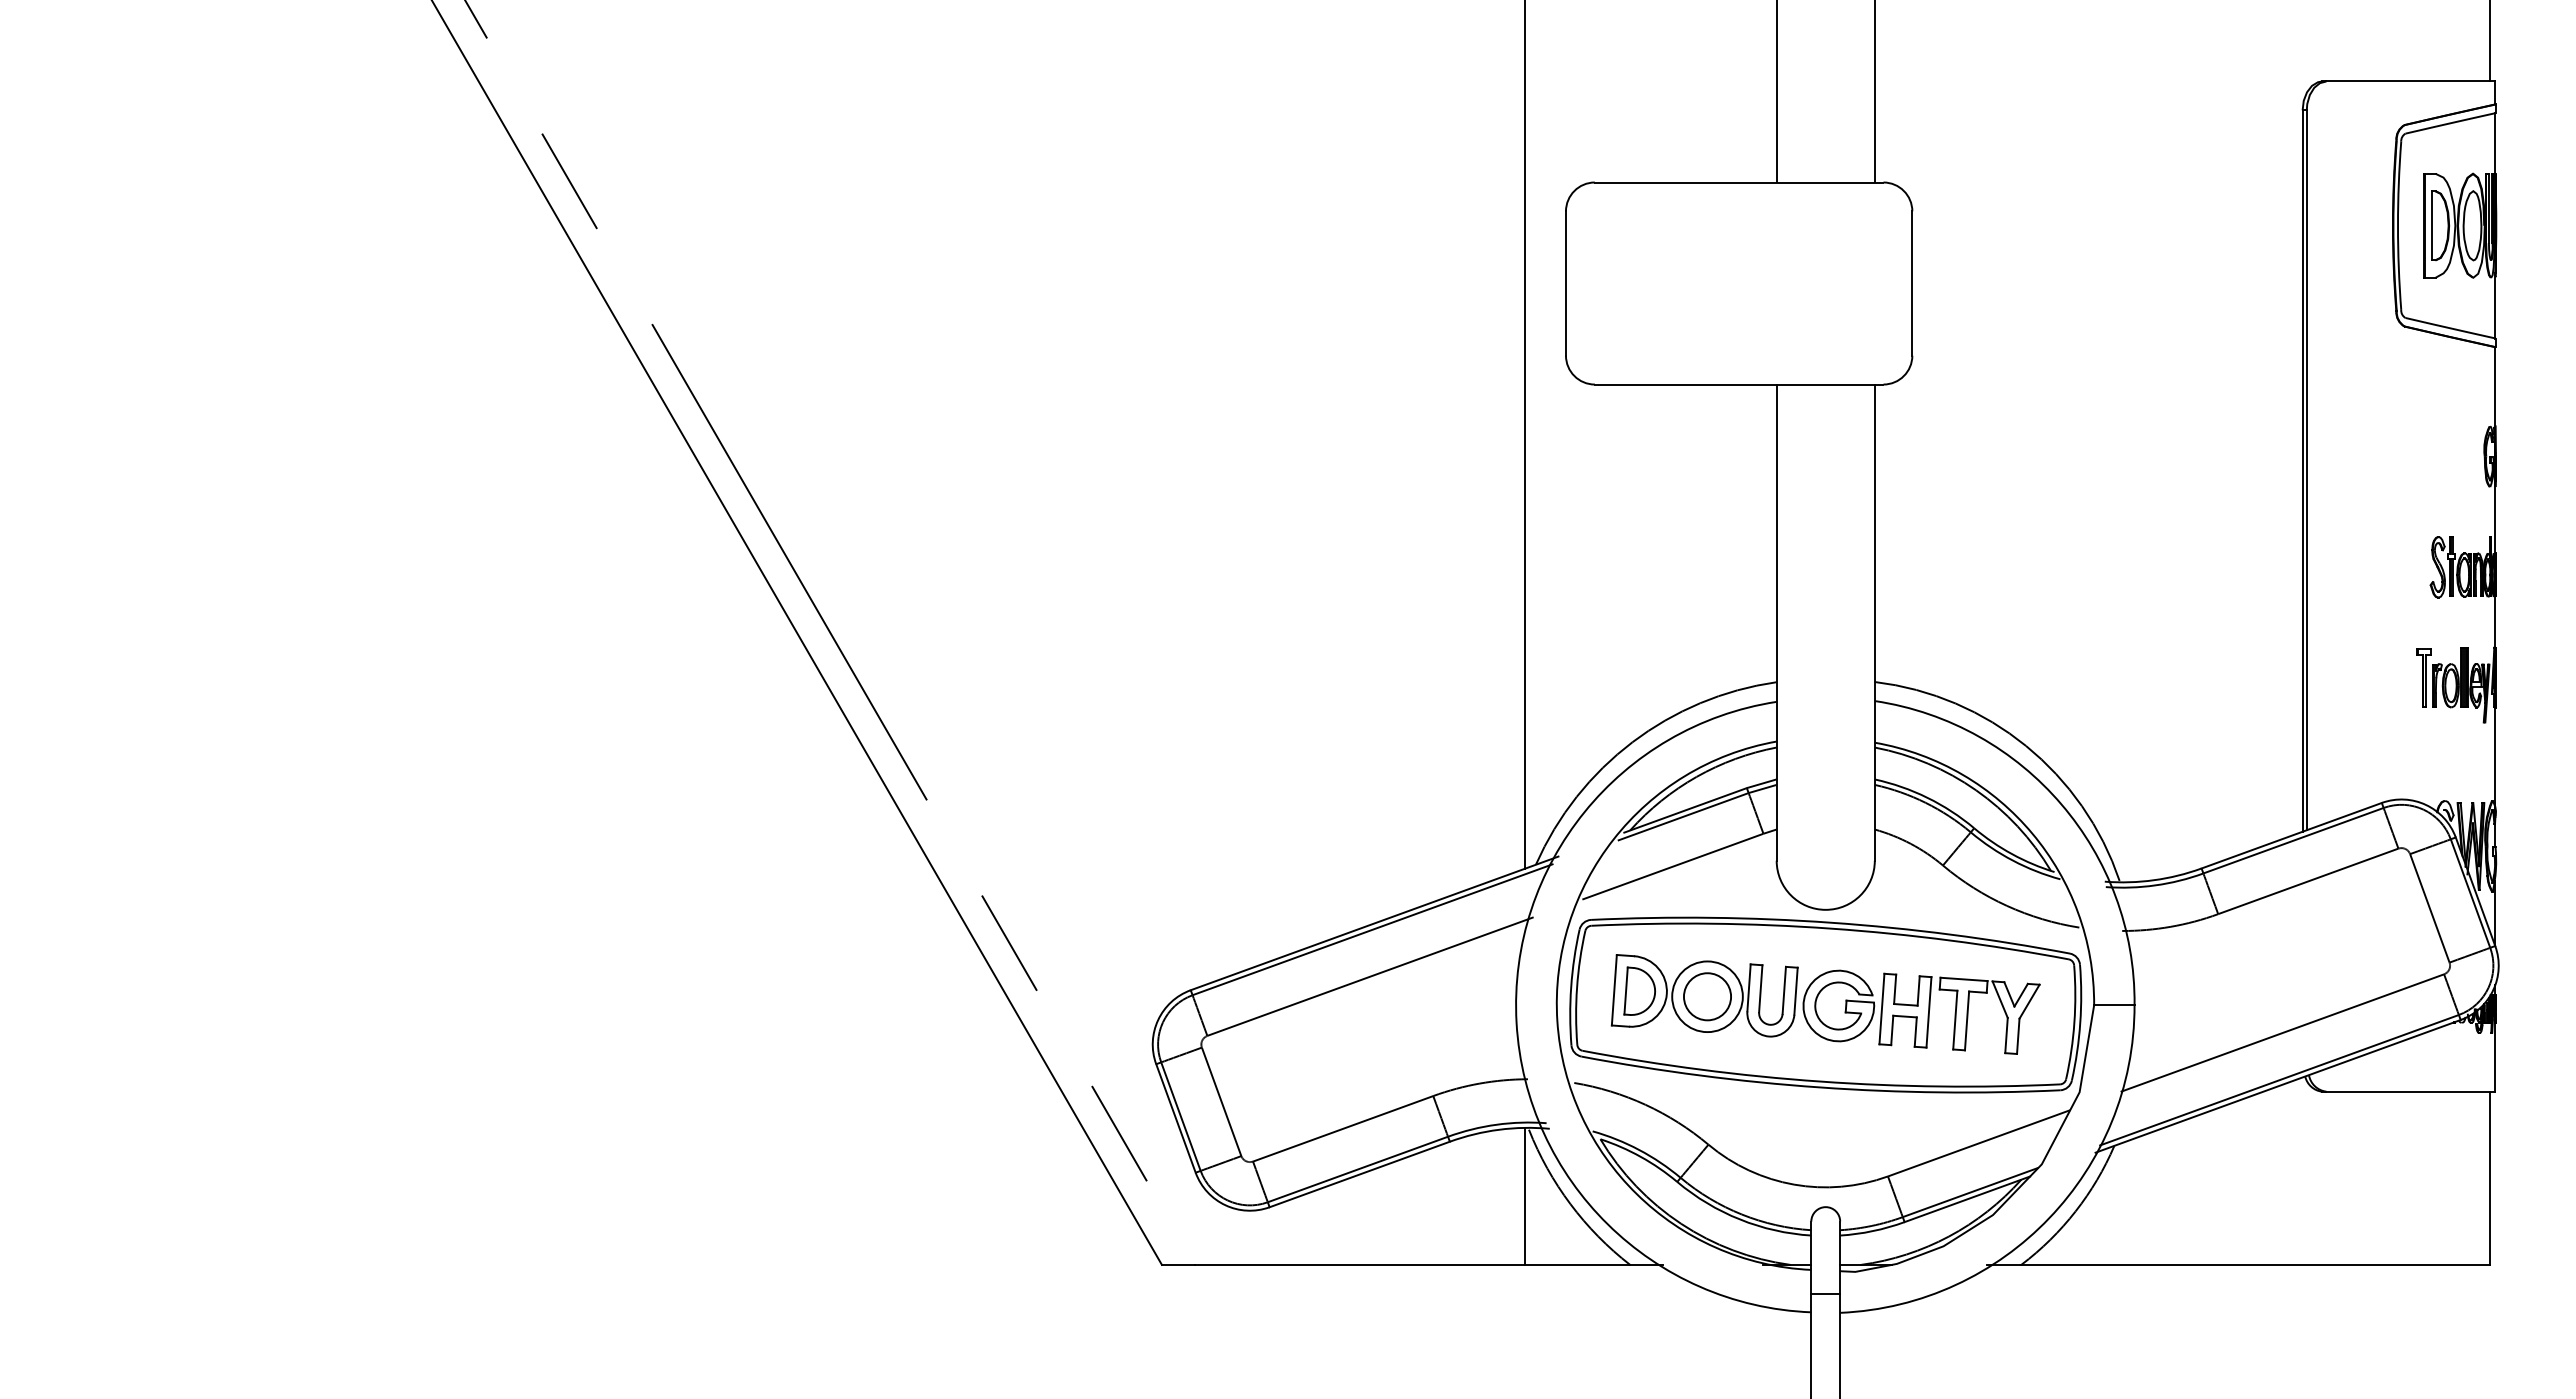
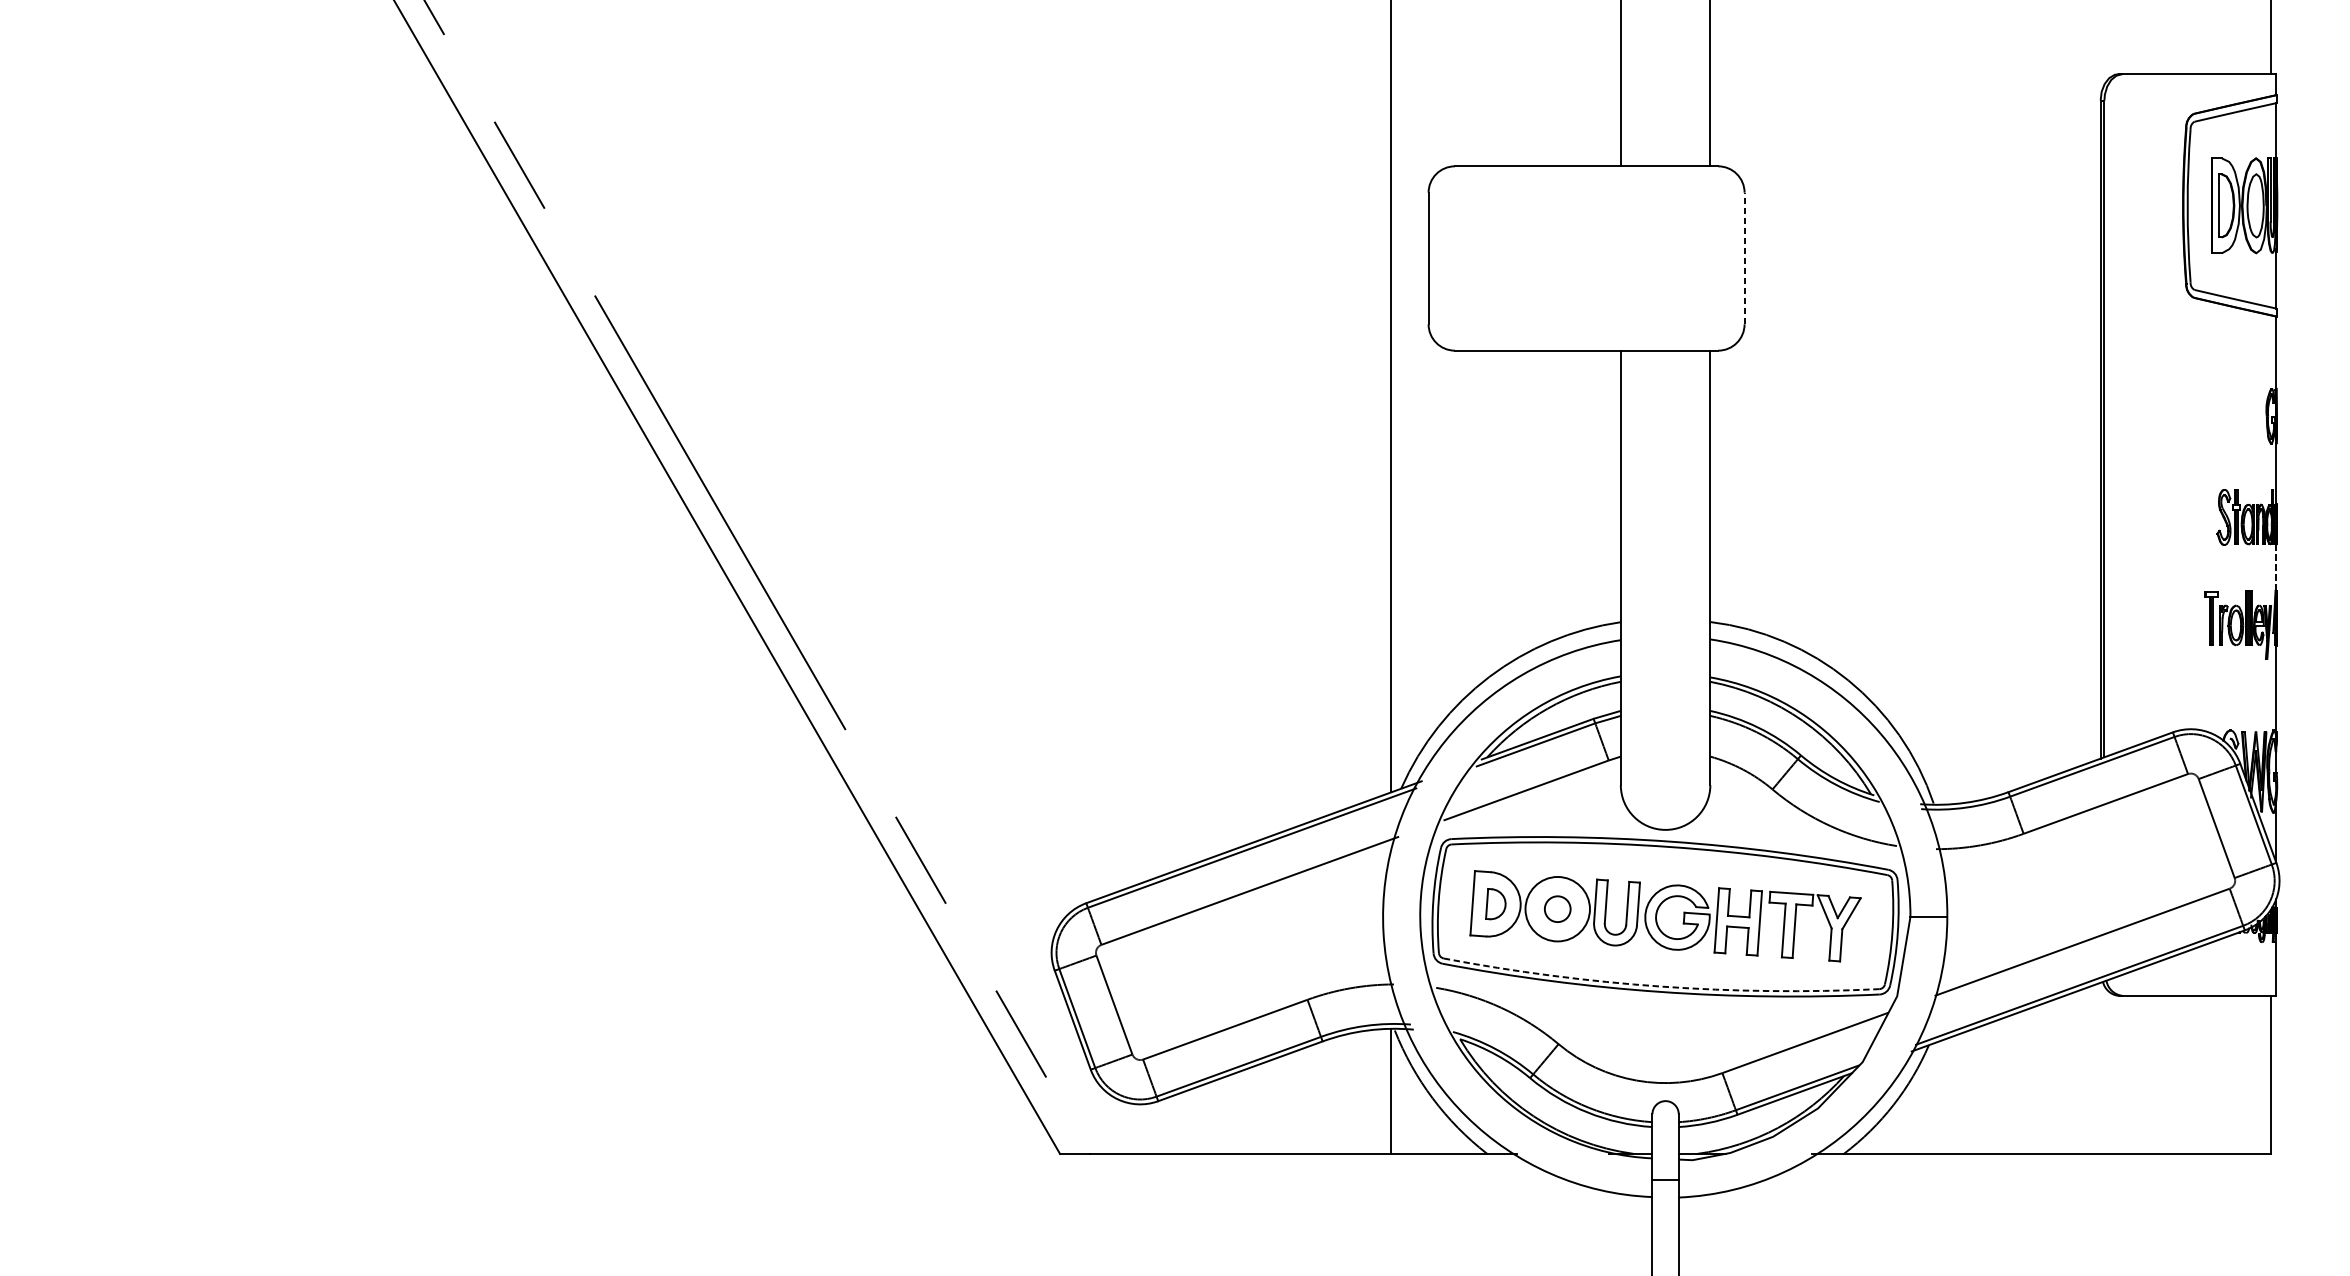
line: (1912, 283) -> (1744, 258), solid -> dashed
line: (2495, 621) -> (2276, 566), solid -> dashed
part: (1639, 990) -> (1495, 903), size x0.7
circle: (1707, 996) -> (1557, 908), size x0.6
arc: (1820, 1081) -> (1660, 986), solid -> dashed

